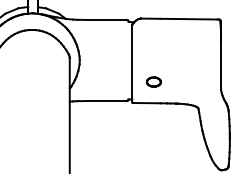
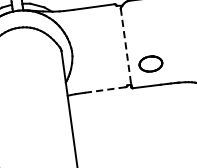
line: (132, 62) -> (126, 46), solid -> dashed
part: (153, 81) -> (150, 63), size x1.6
line: (107, 101) -> (106, 90), solid -> dashed

